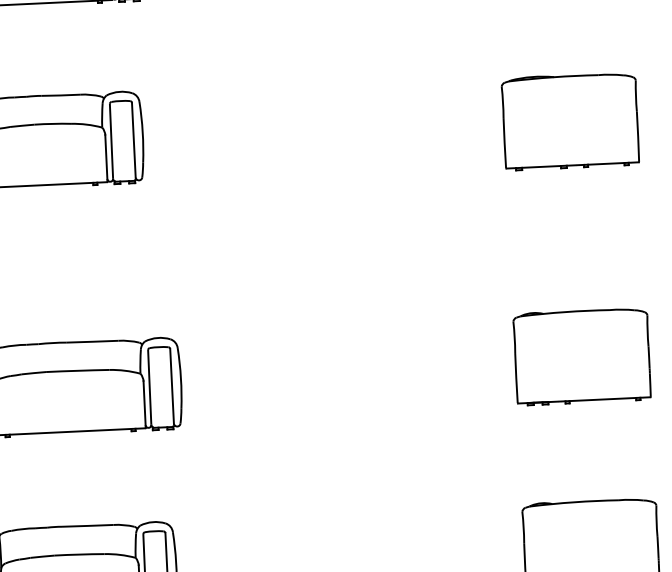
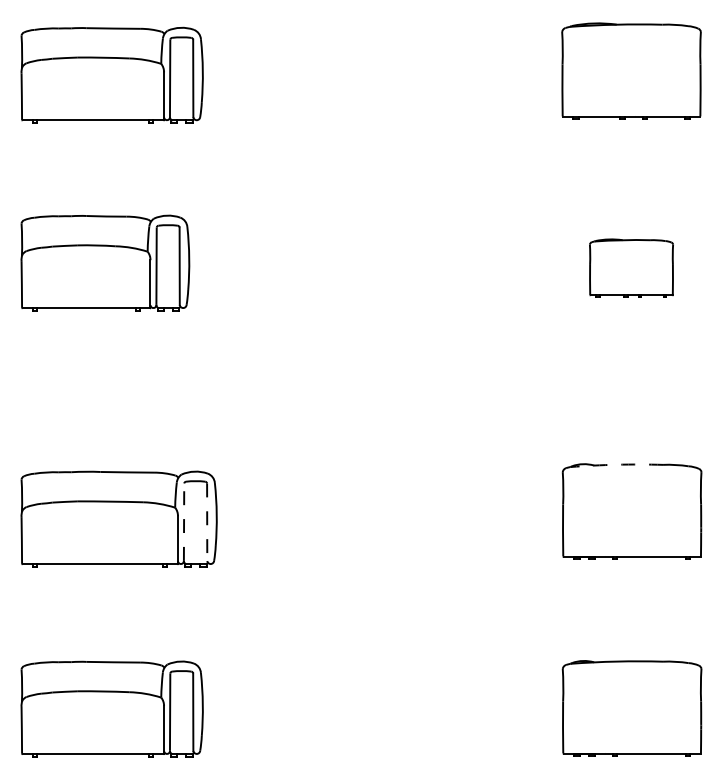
part: (570, 120) -> (631, 267), size x0.6
arc: (564, 311) -> (616, 464), solid -> dashed
line: (172, 386) -> (207, 522), solid -> dashed
line: (150, 387) -> (184, 522), solid -> dashed

